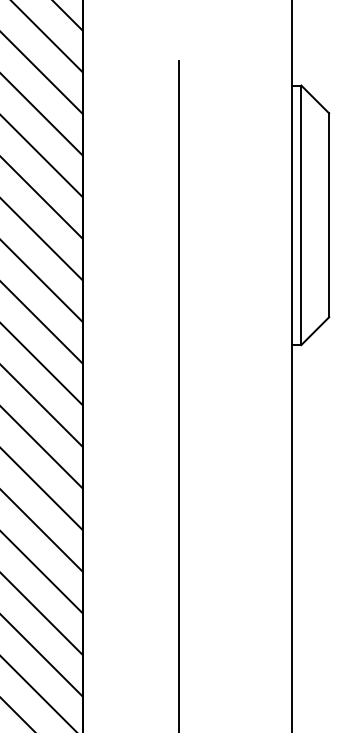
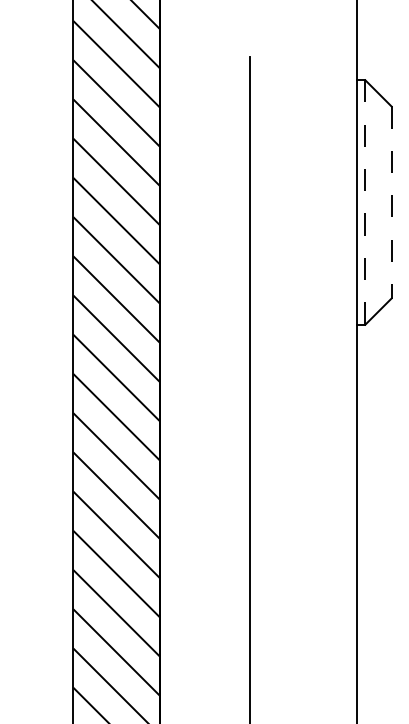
line: (301, 216) -> (365, 203), solid -> dashed
line: (329, 216) -> (391, 203), solid -> dashed

